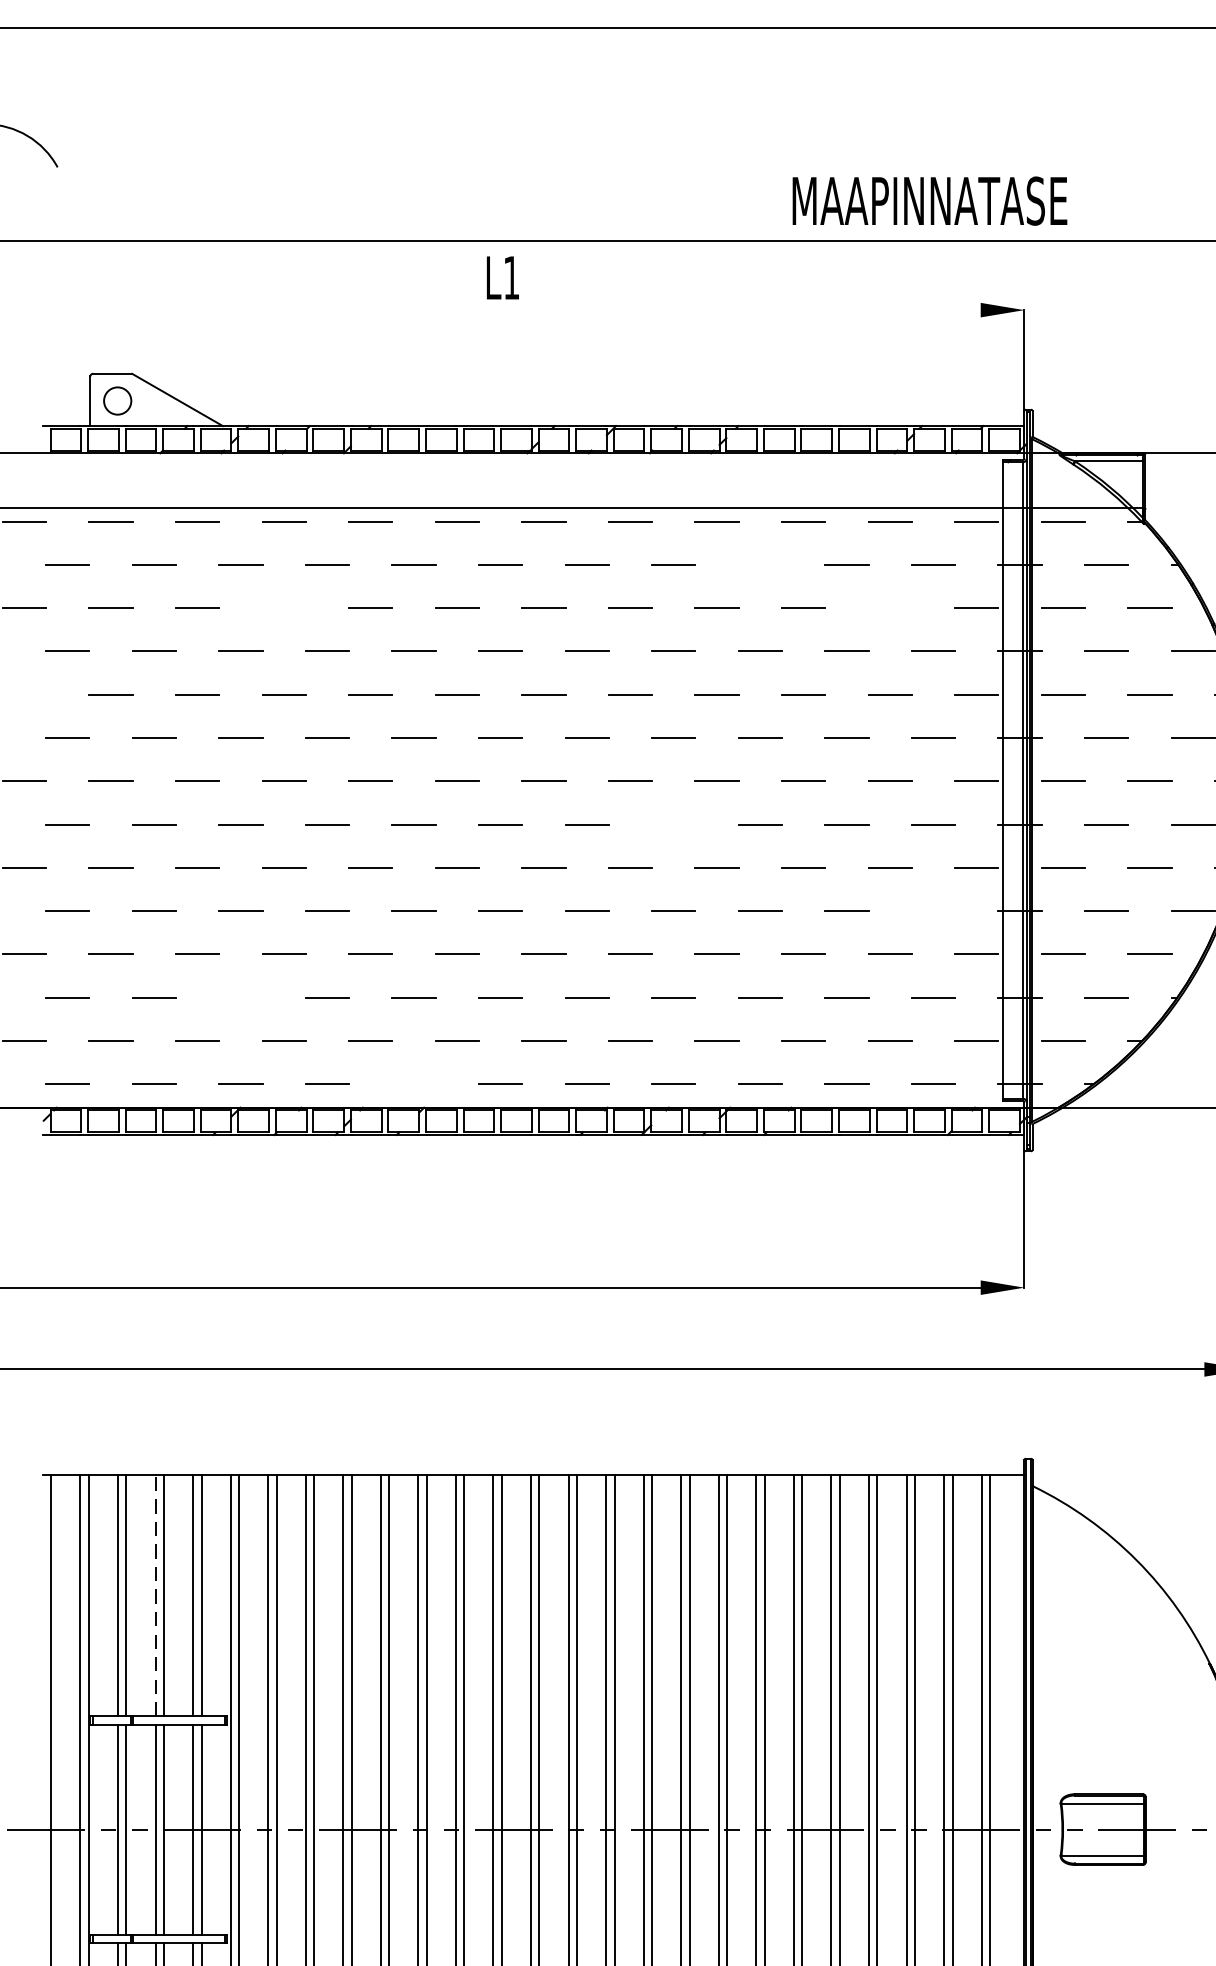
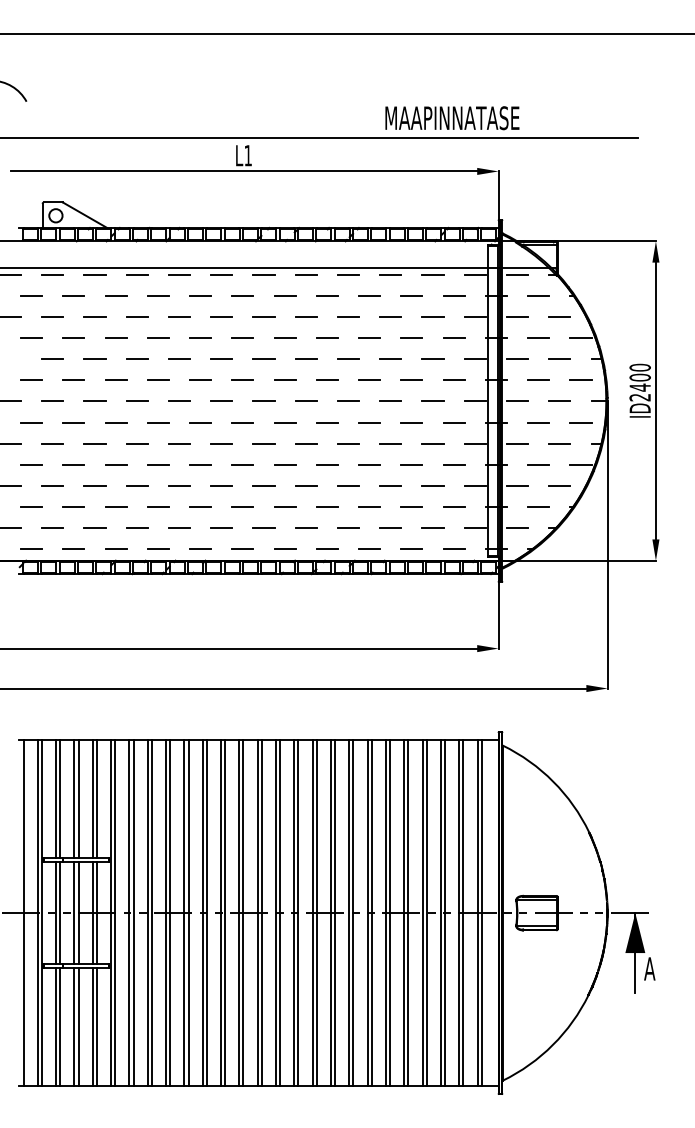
line: (501, 310) -> (243, 171), added
line: (760, 564) -> (369, 295), added
line: (284, 607) -> (137, 316), added
line: (889, 607) -> (432, 316), added
line: (674, 824) -> (327, 422), added
line: (934, 910) -> (454, 464), added
line: (241, 996) -> (116, 506), added
line: (413, 1082) -> (200, 548), added
line: (155, 1596) -> (74, 799), dashed -> solid

